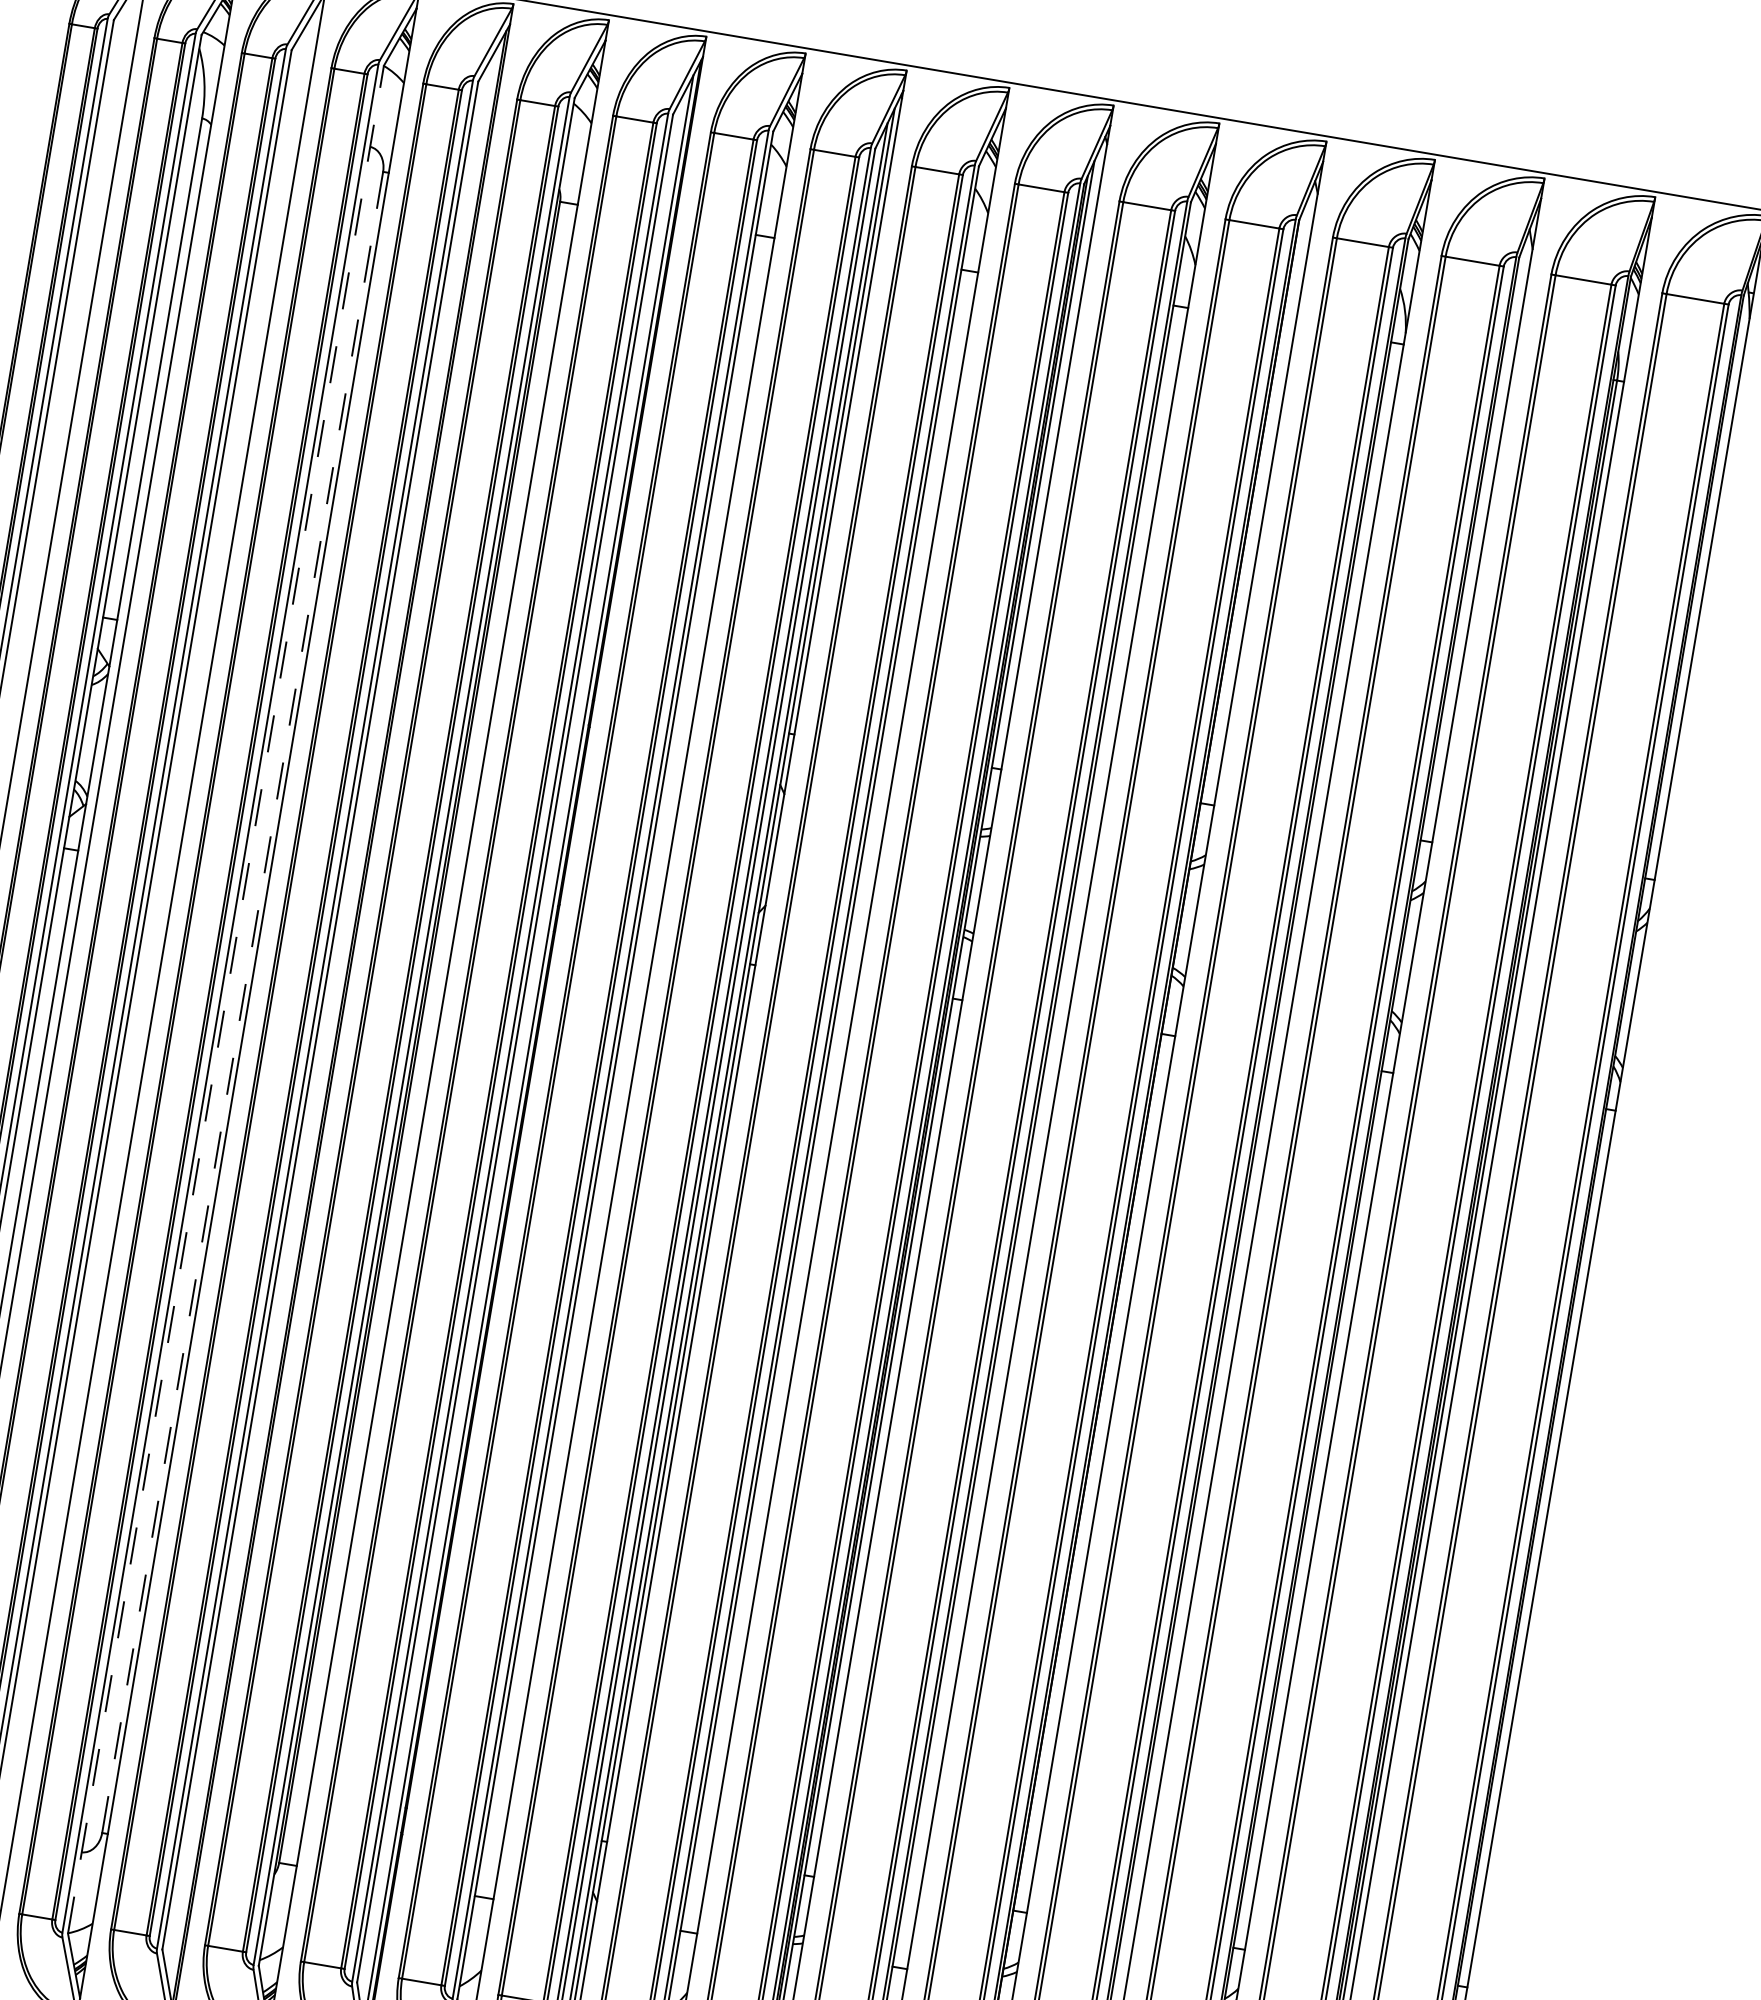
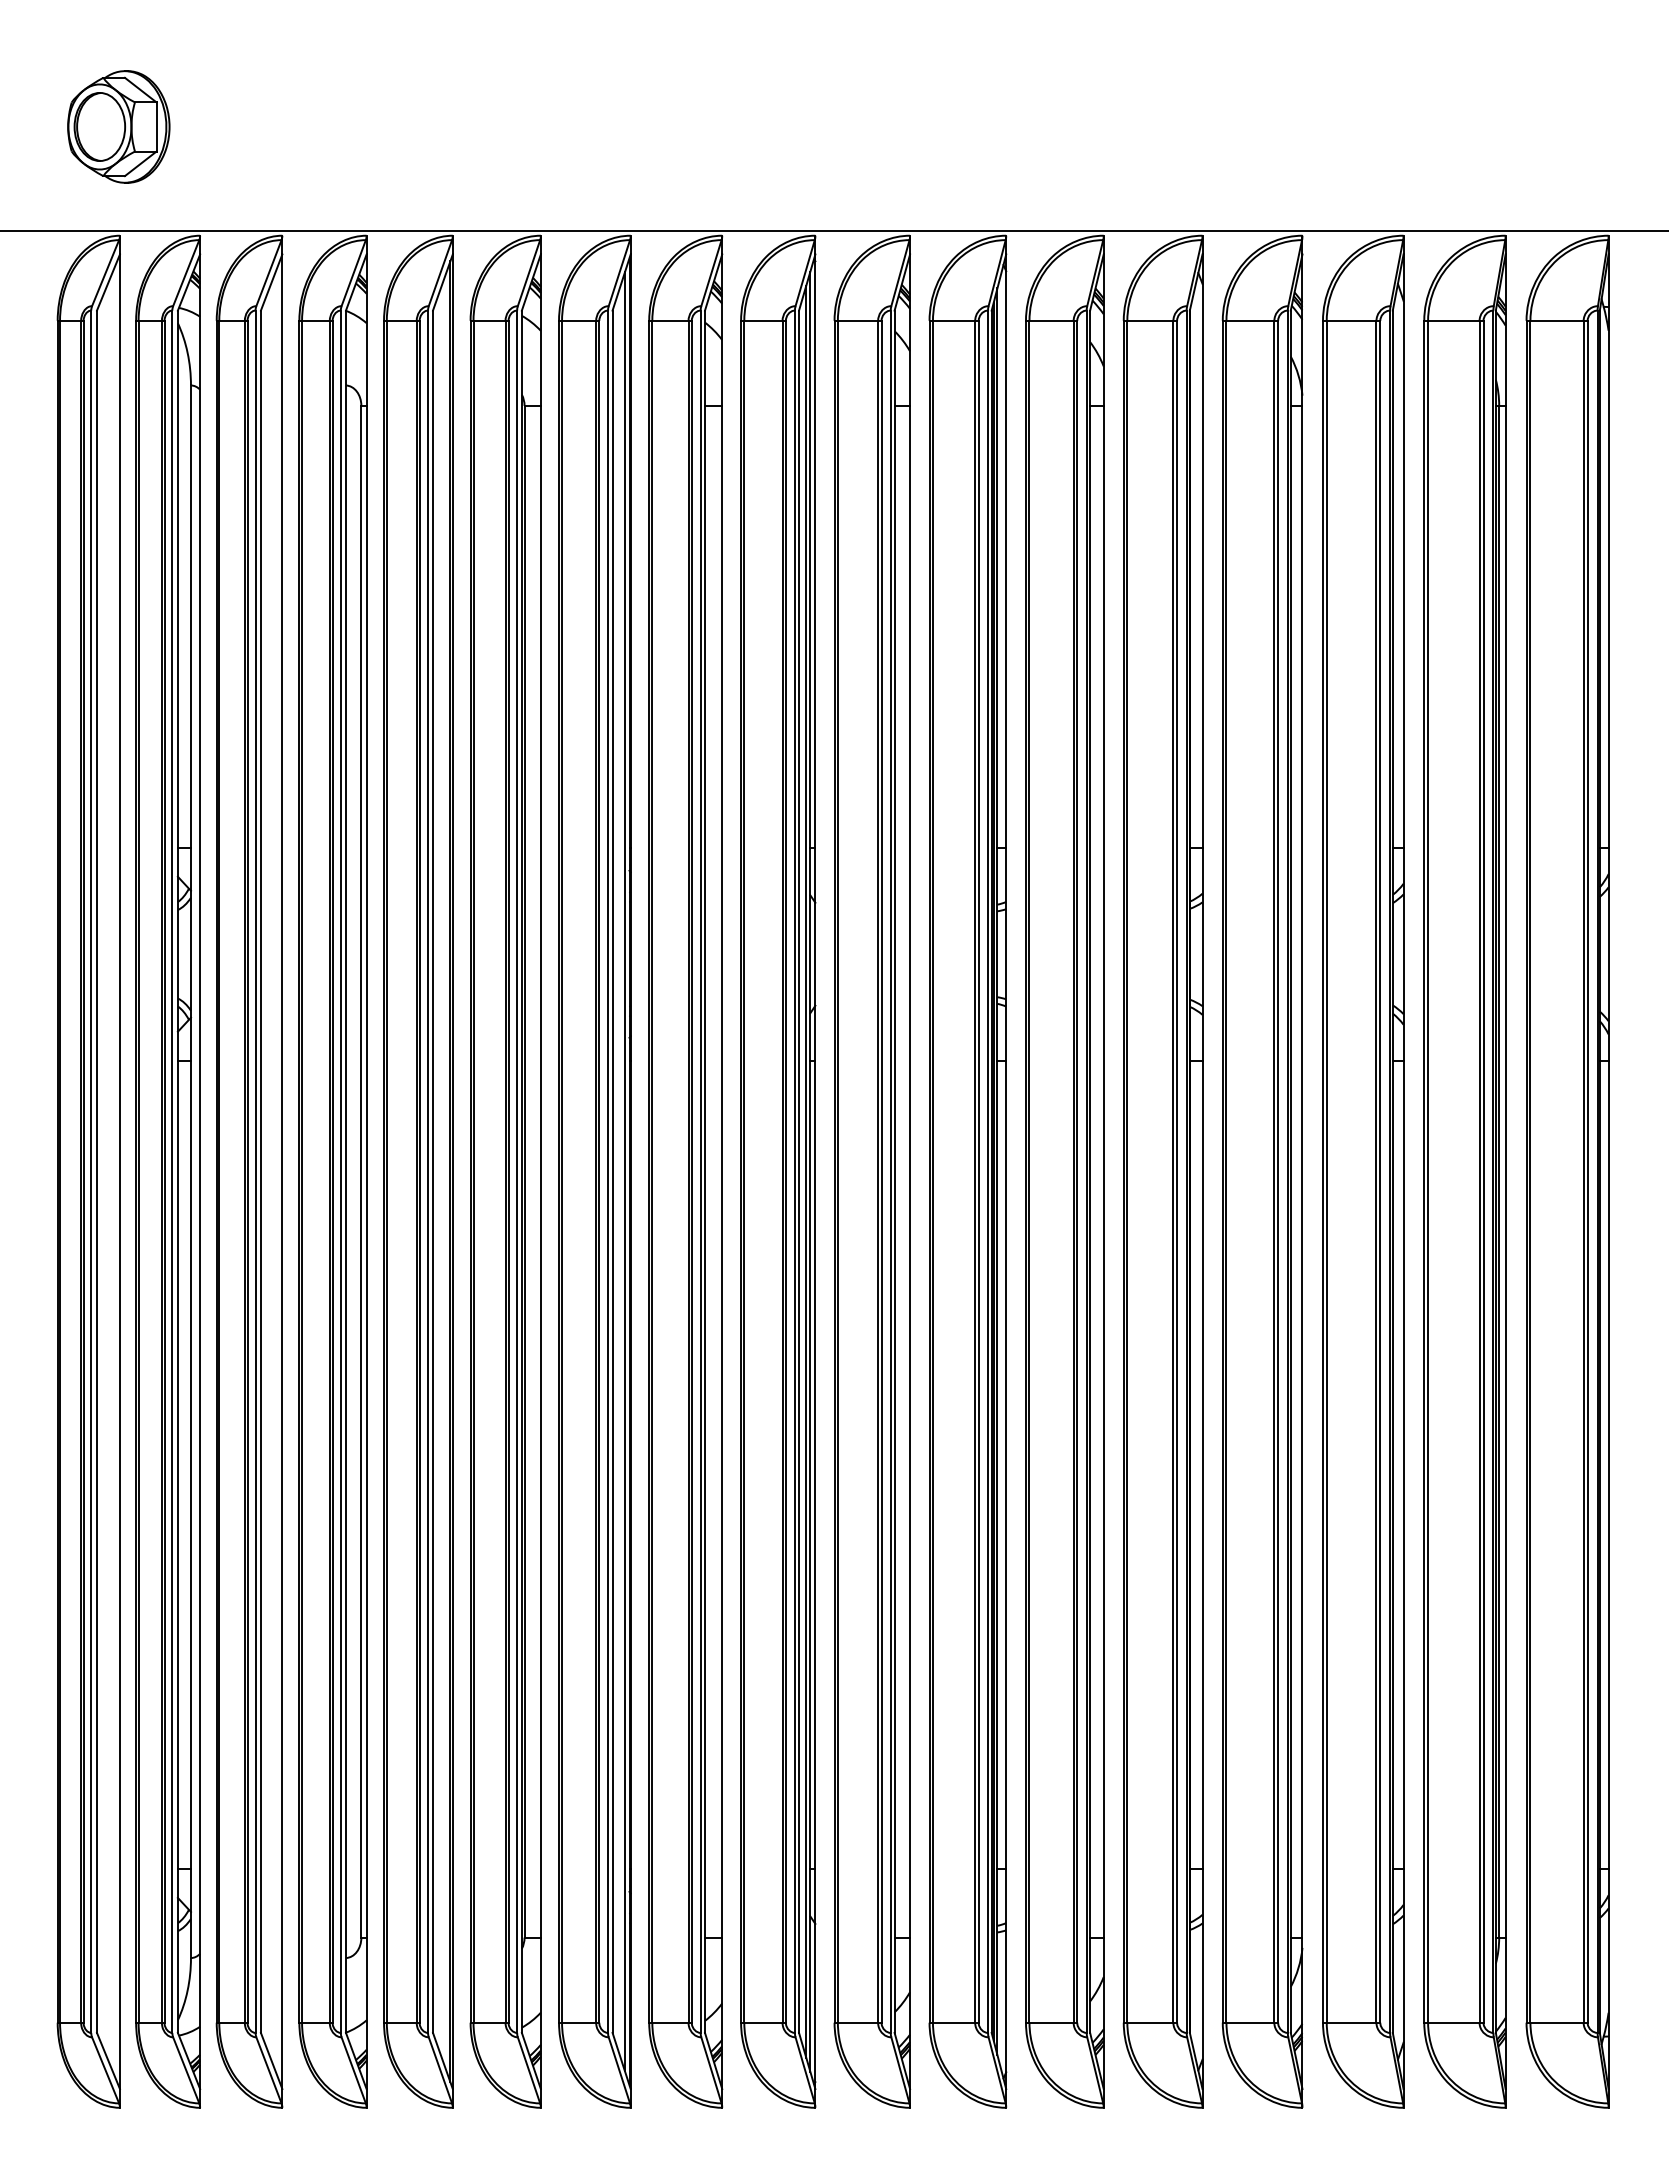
line: (225, 999) -> (345, 1171), dashed -> solid
line: (242, 1002) -> (361, 1171), dashed -> solid

